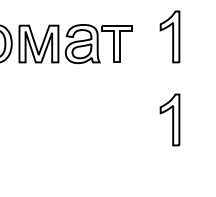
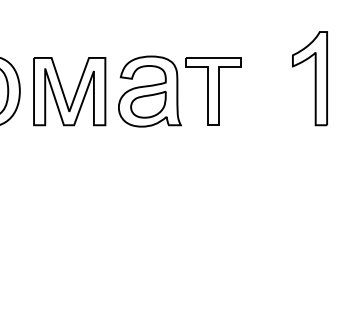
part: (169, 119) -> (308, 229), removed

